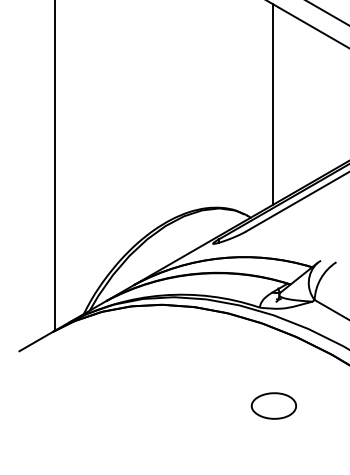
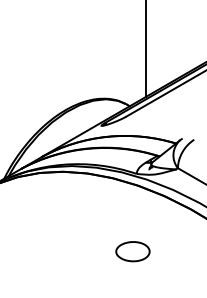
part: (273, 405) -> (132, 251), moved

